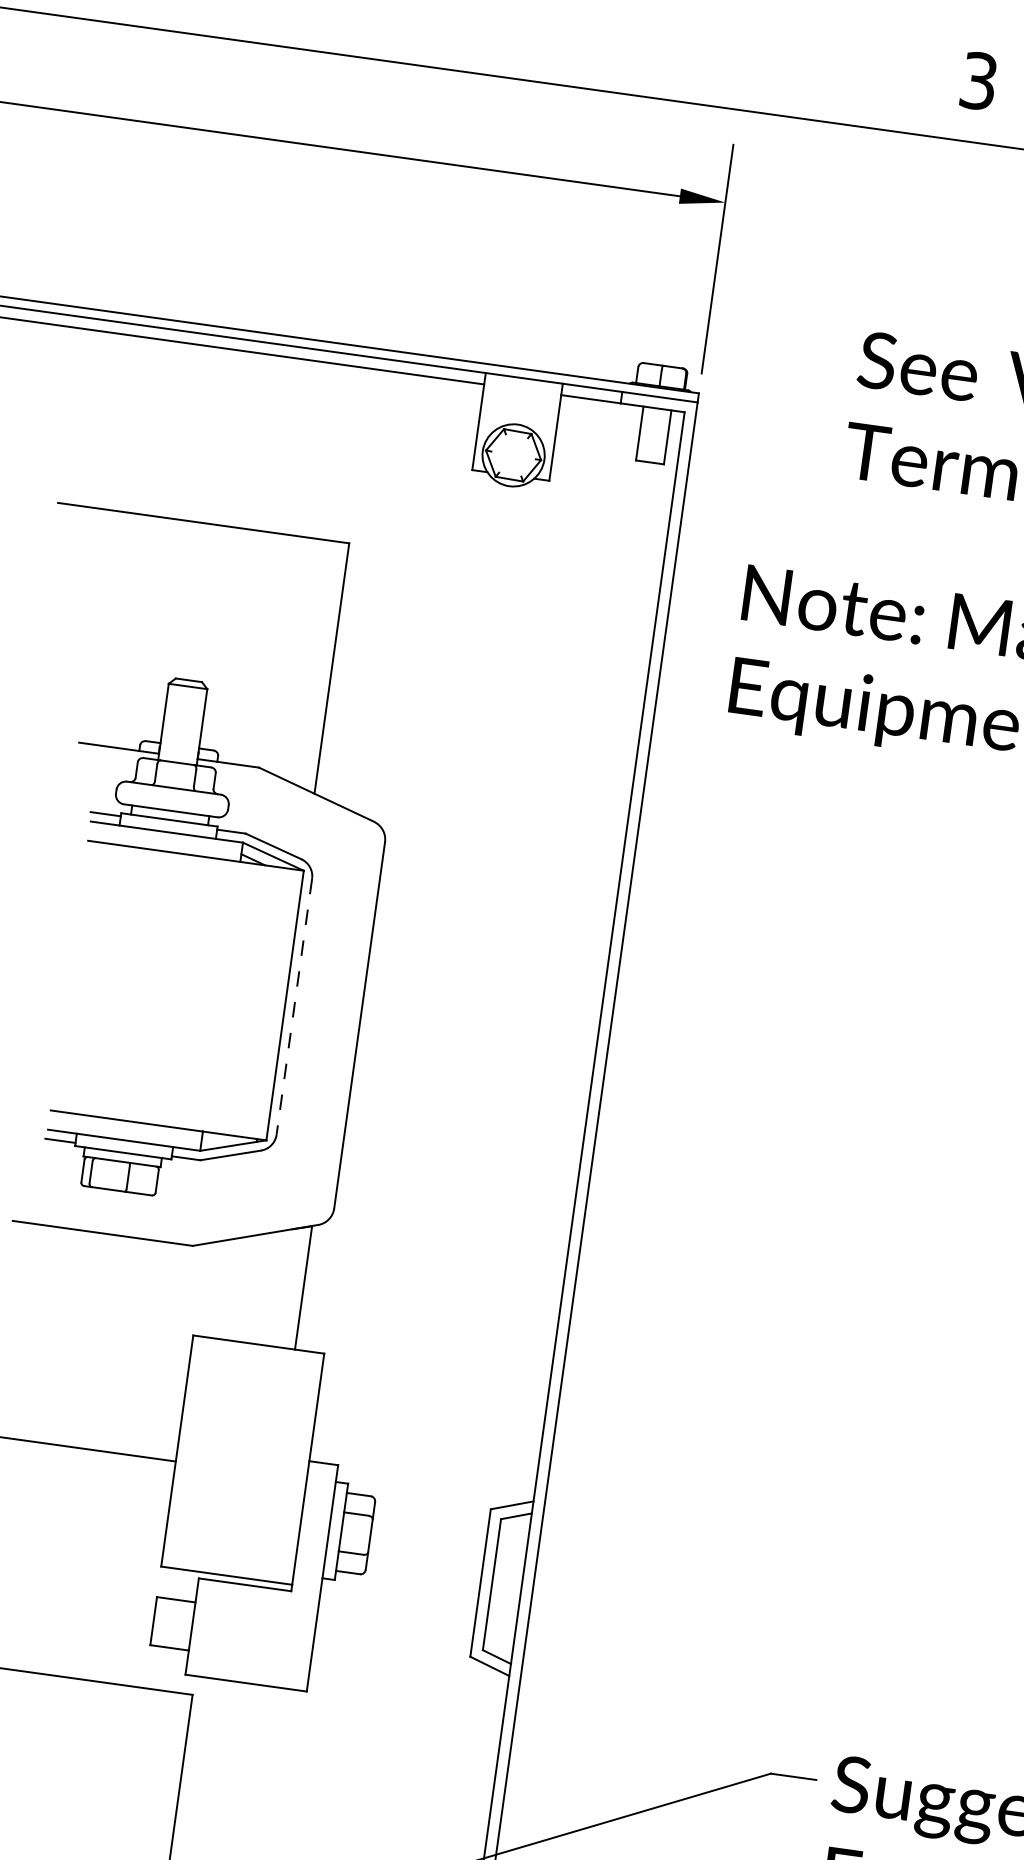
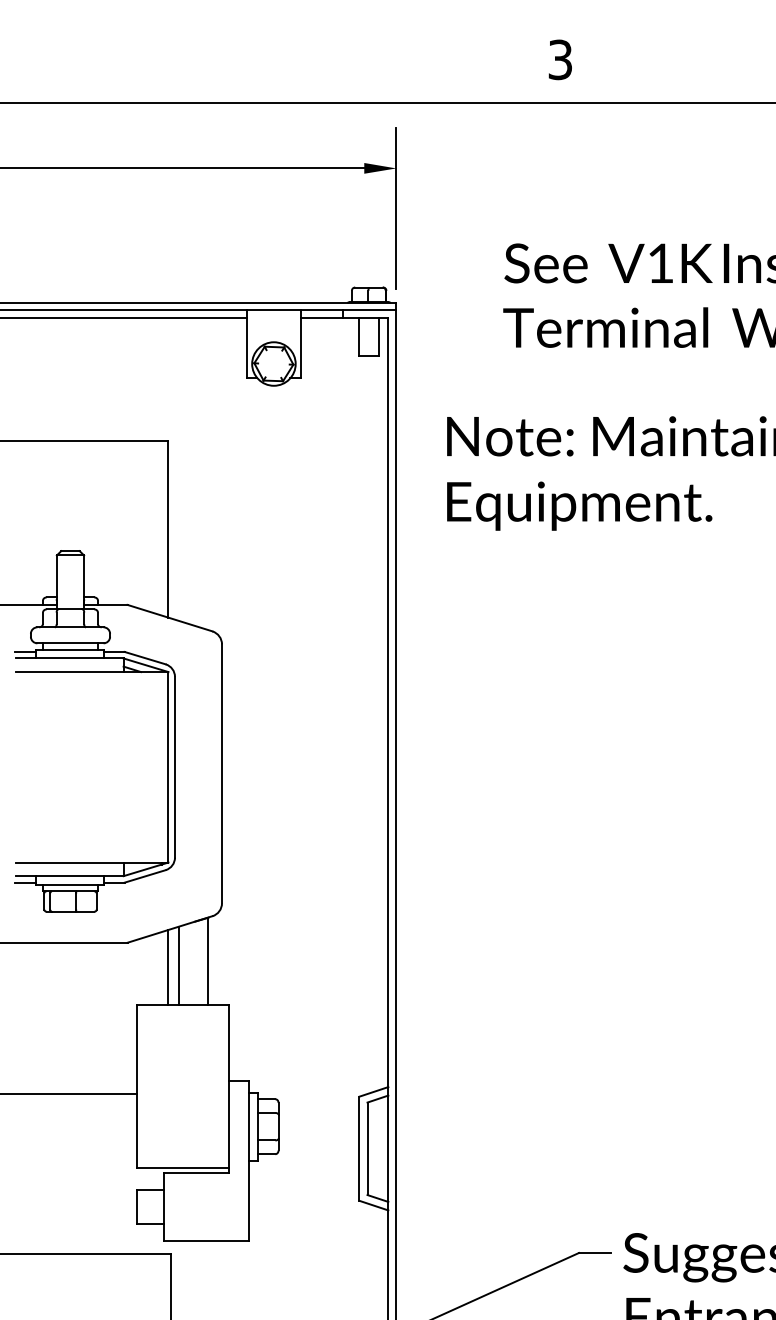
line: (293, 1007) -> (174, 767), dashed -> solid
line: (246, 1287) -> (168, 966), added
line: (261, 1288) -> (179, 965), added

